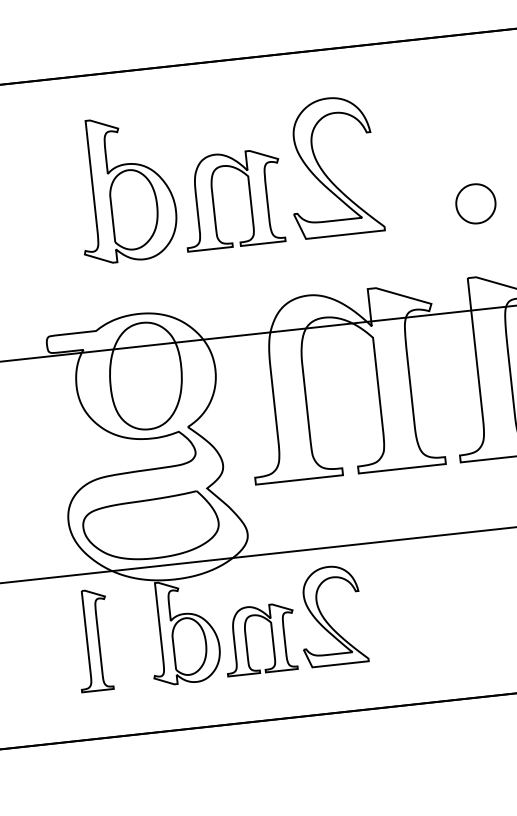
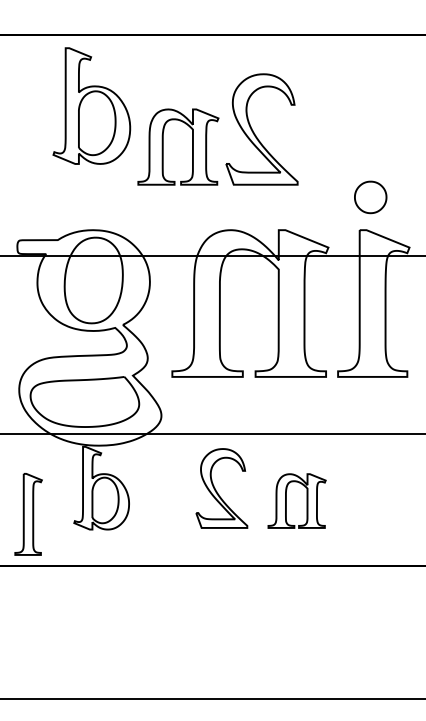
part: (125, 188) -> (91, 105), moved
part: (475, 203) -> (370, 197), moved
part: (93, 640) -> (28, 514), moved
part: (246, 640) -> (286, 500), moved

